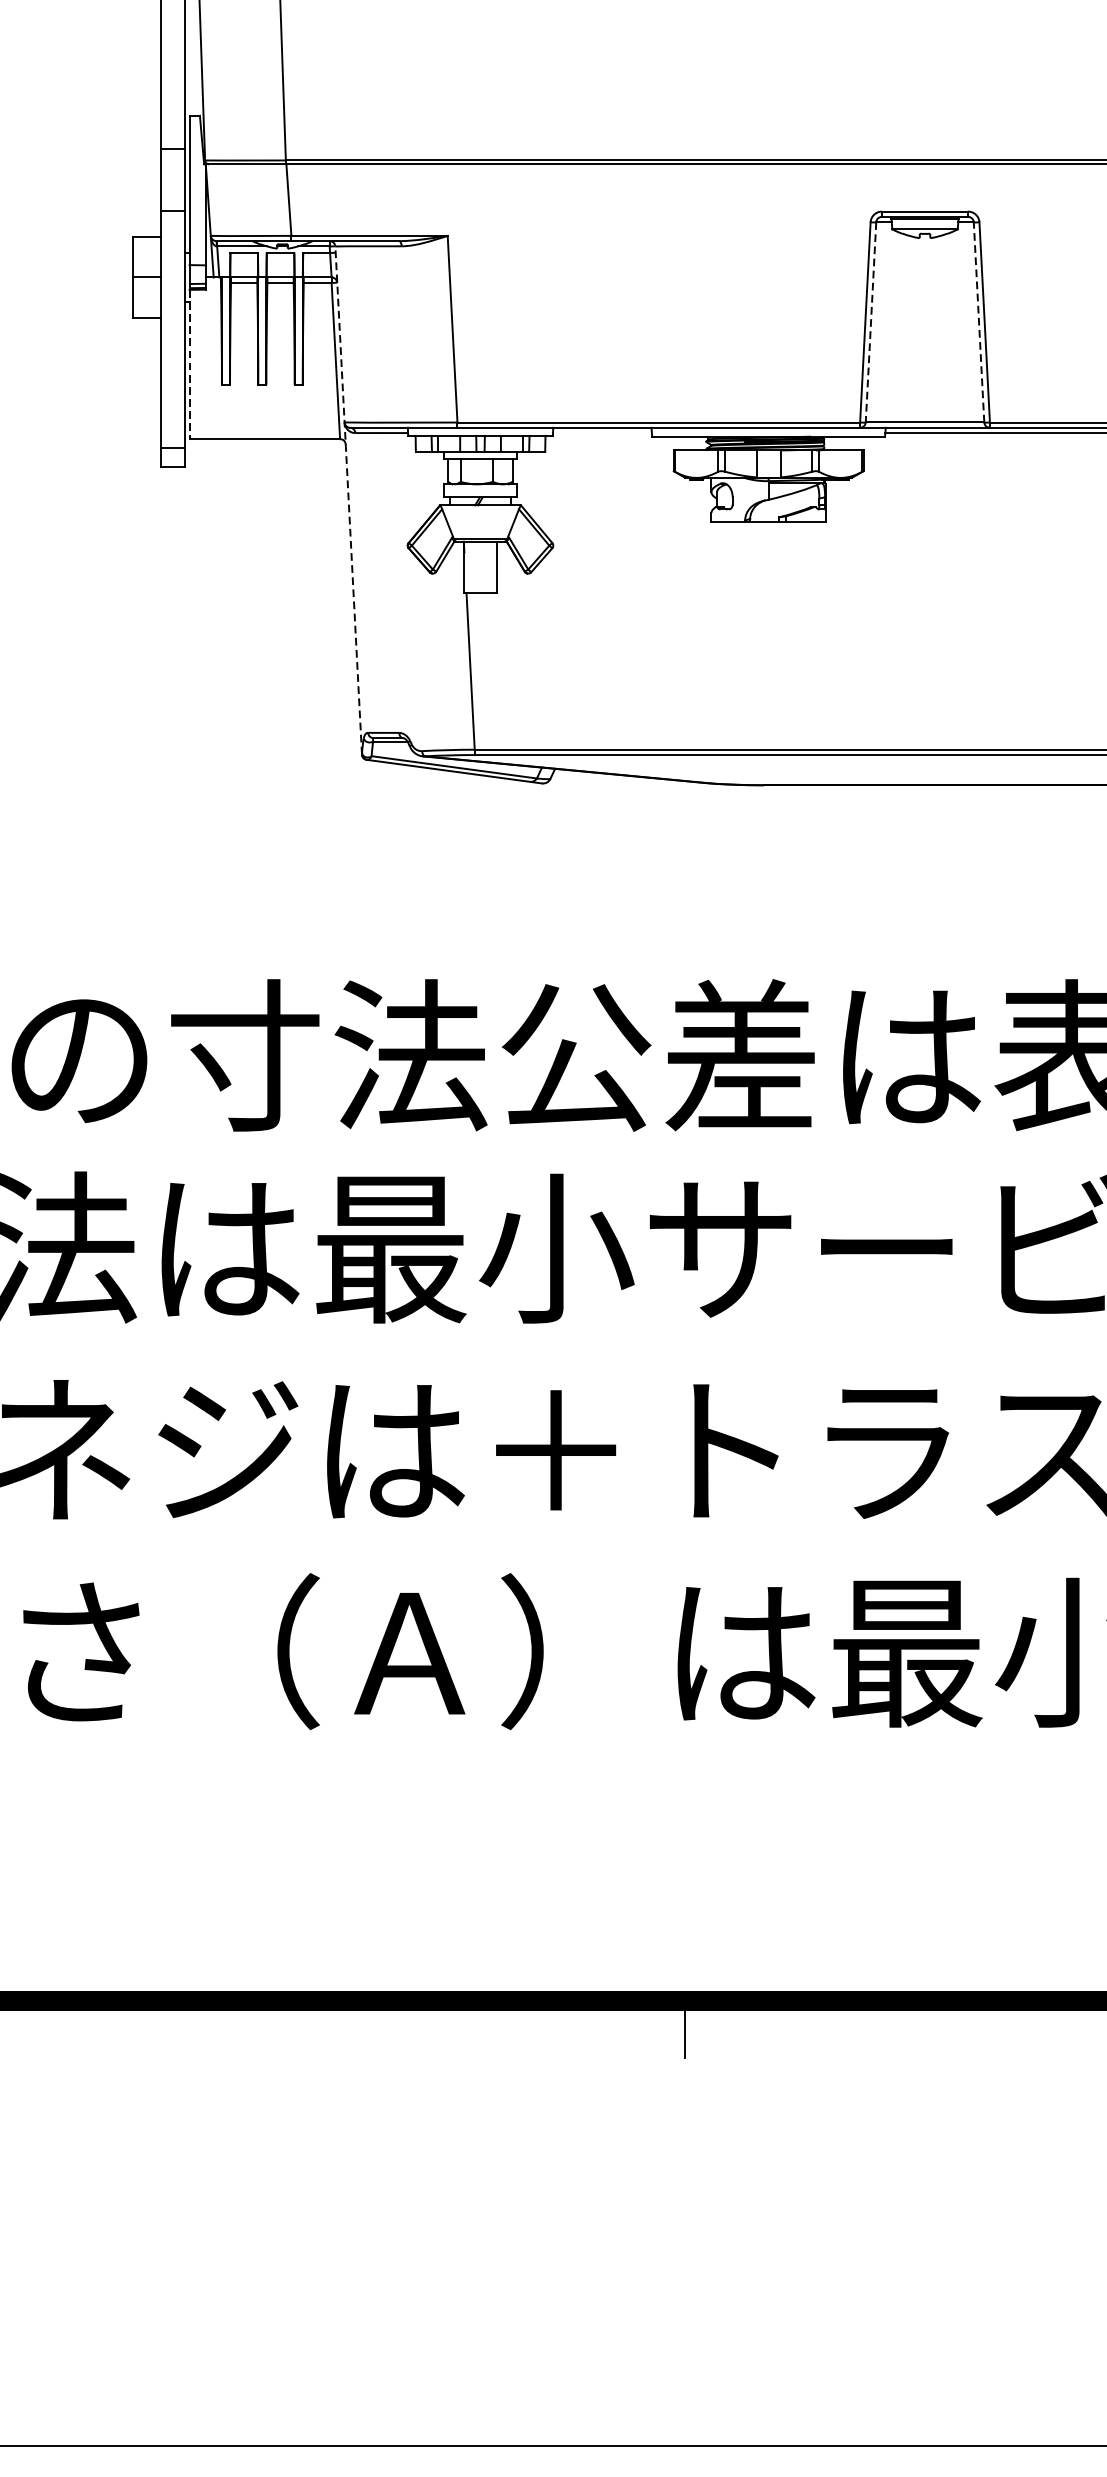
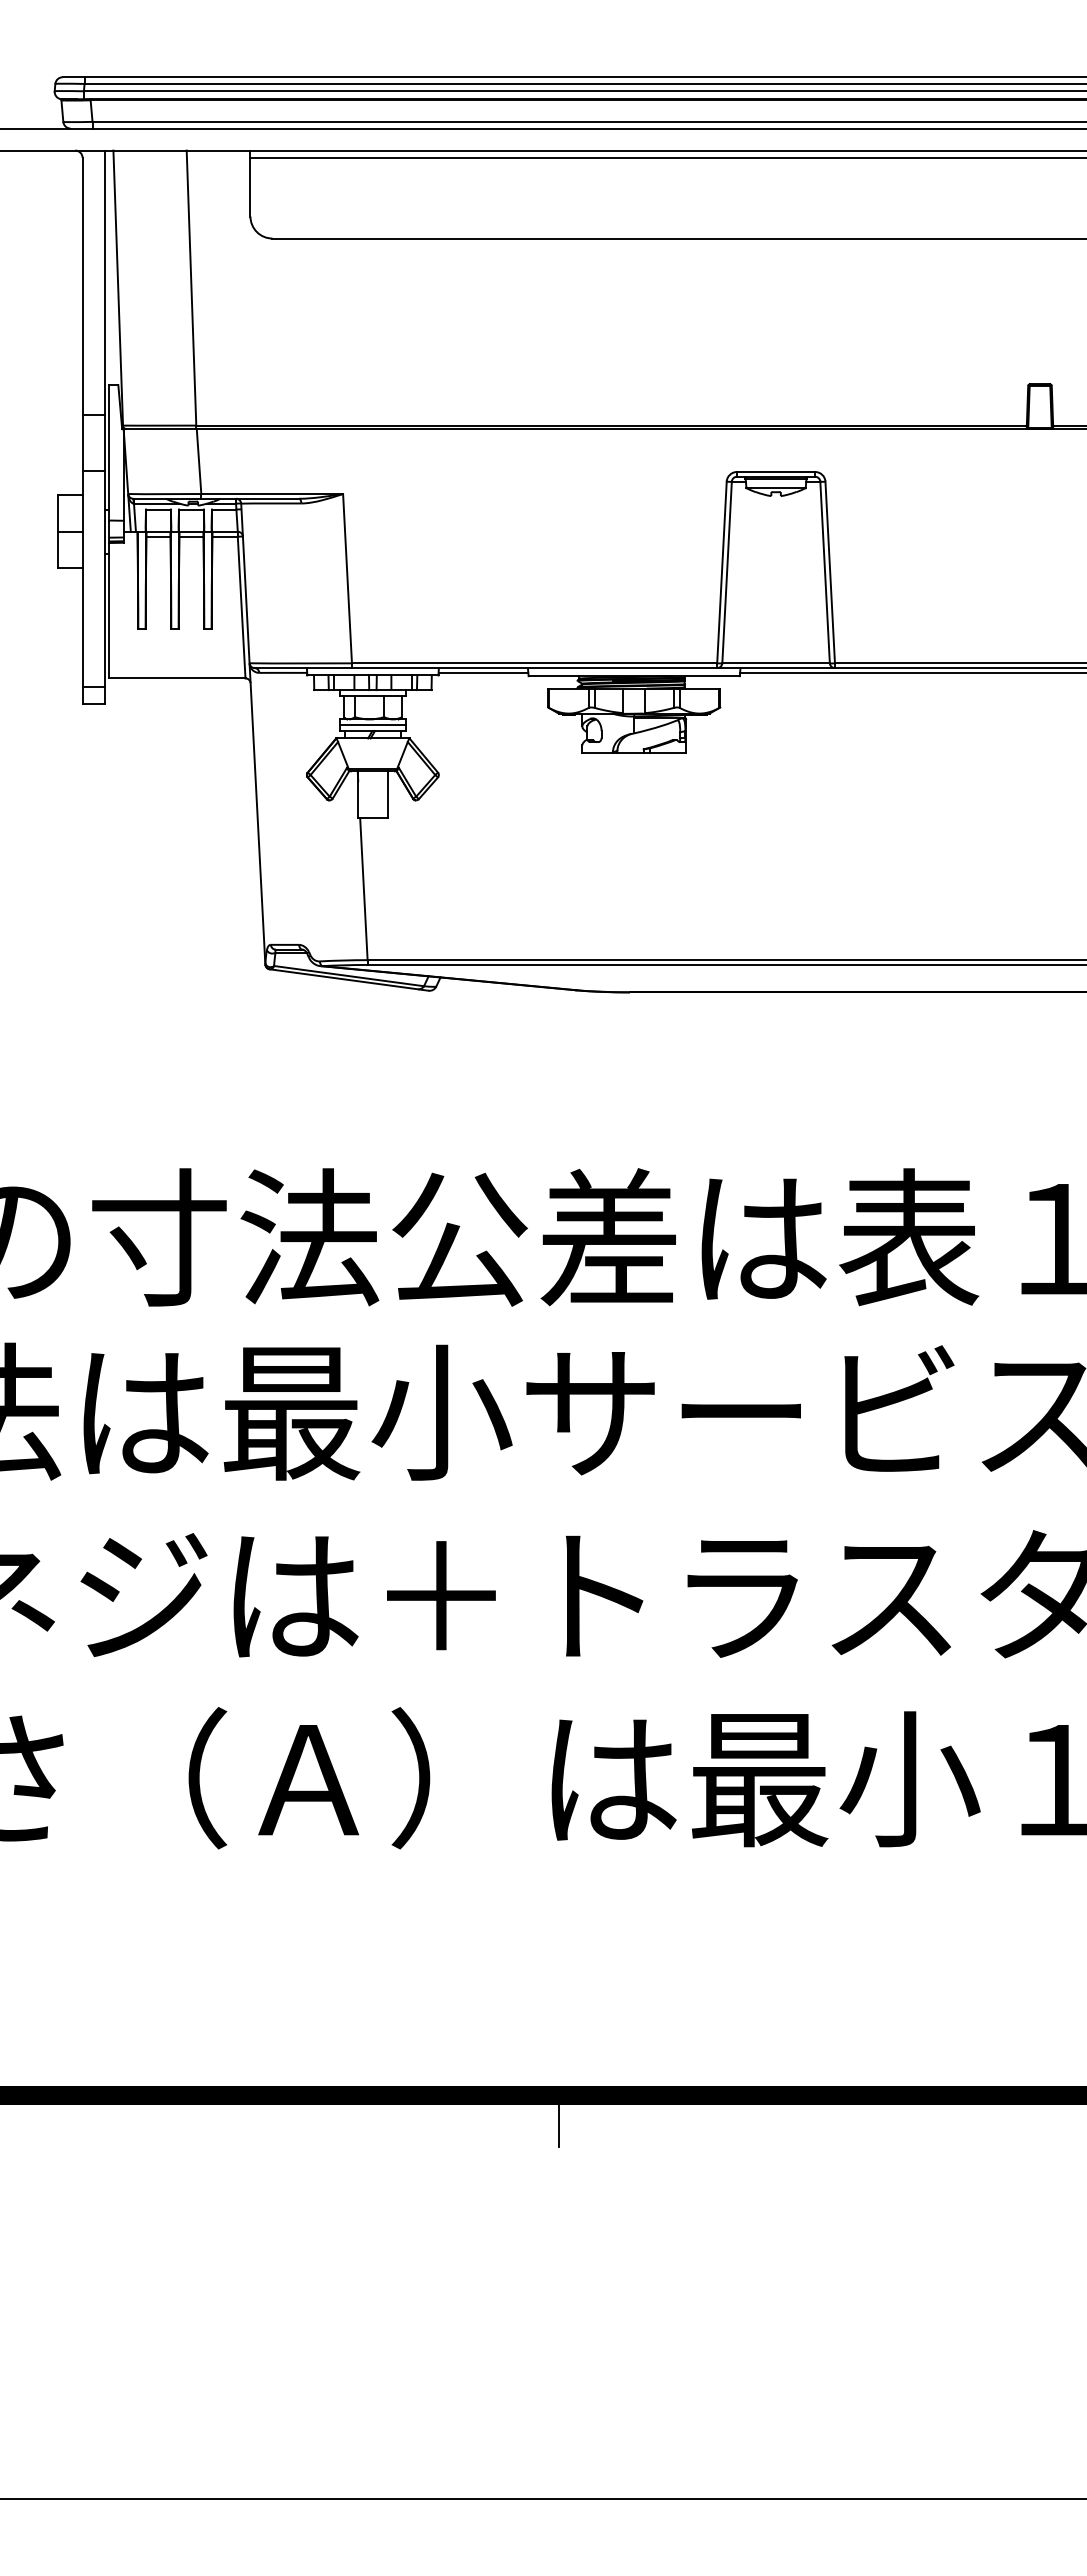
line: (871, 322) -> (727, 572), dashed -> solid
line: (979, 322) -> (825, 572), dashed -> solid
line: (190, 364) -> (109, 610), dashed -> solid
line: (602, 432) -> (483, 672), added
line: (480, 491) -> (372, 725), added
line: (348, 500) -> (253, 734), dashed -> solid

